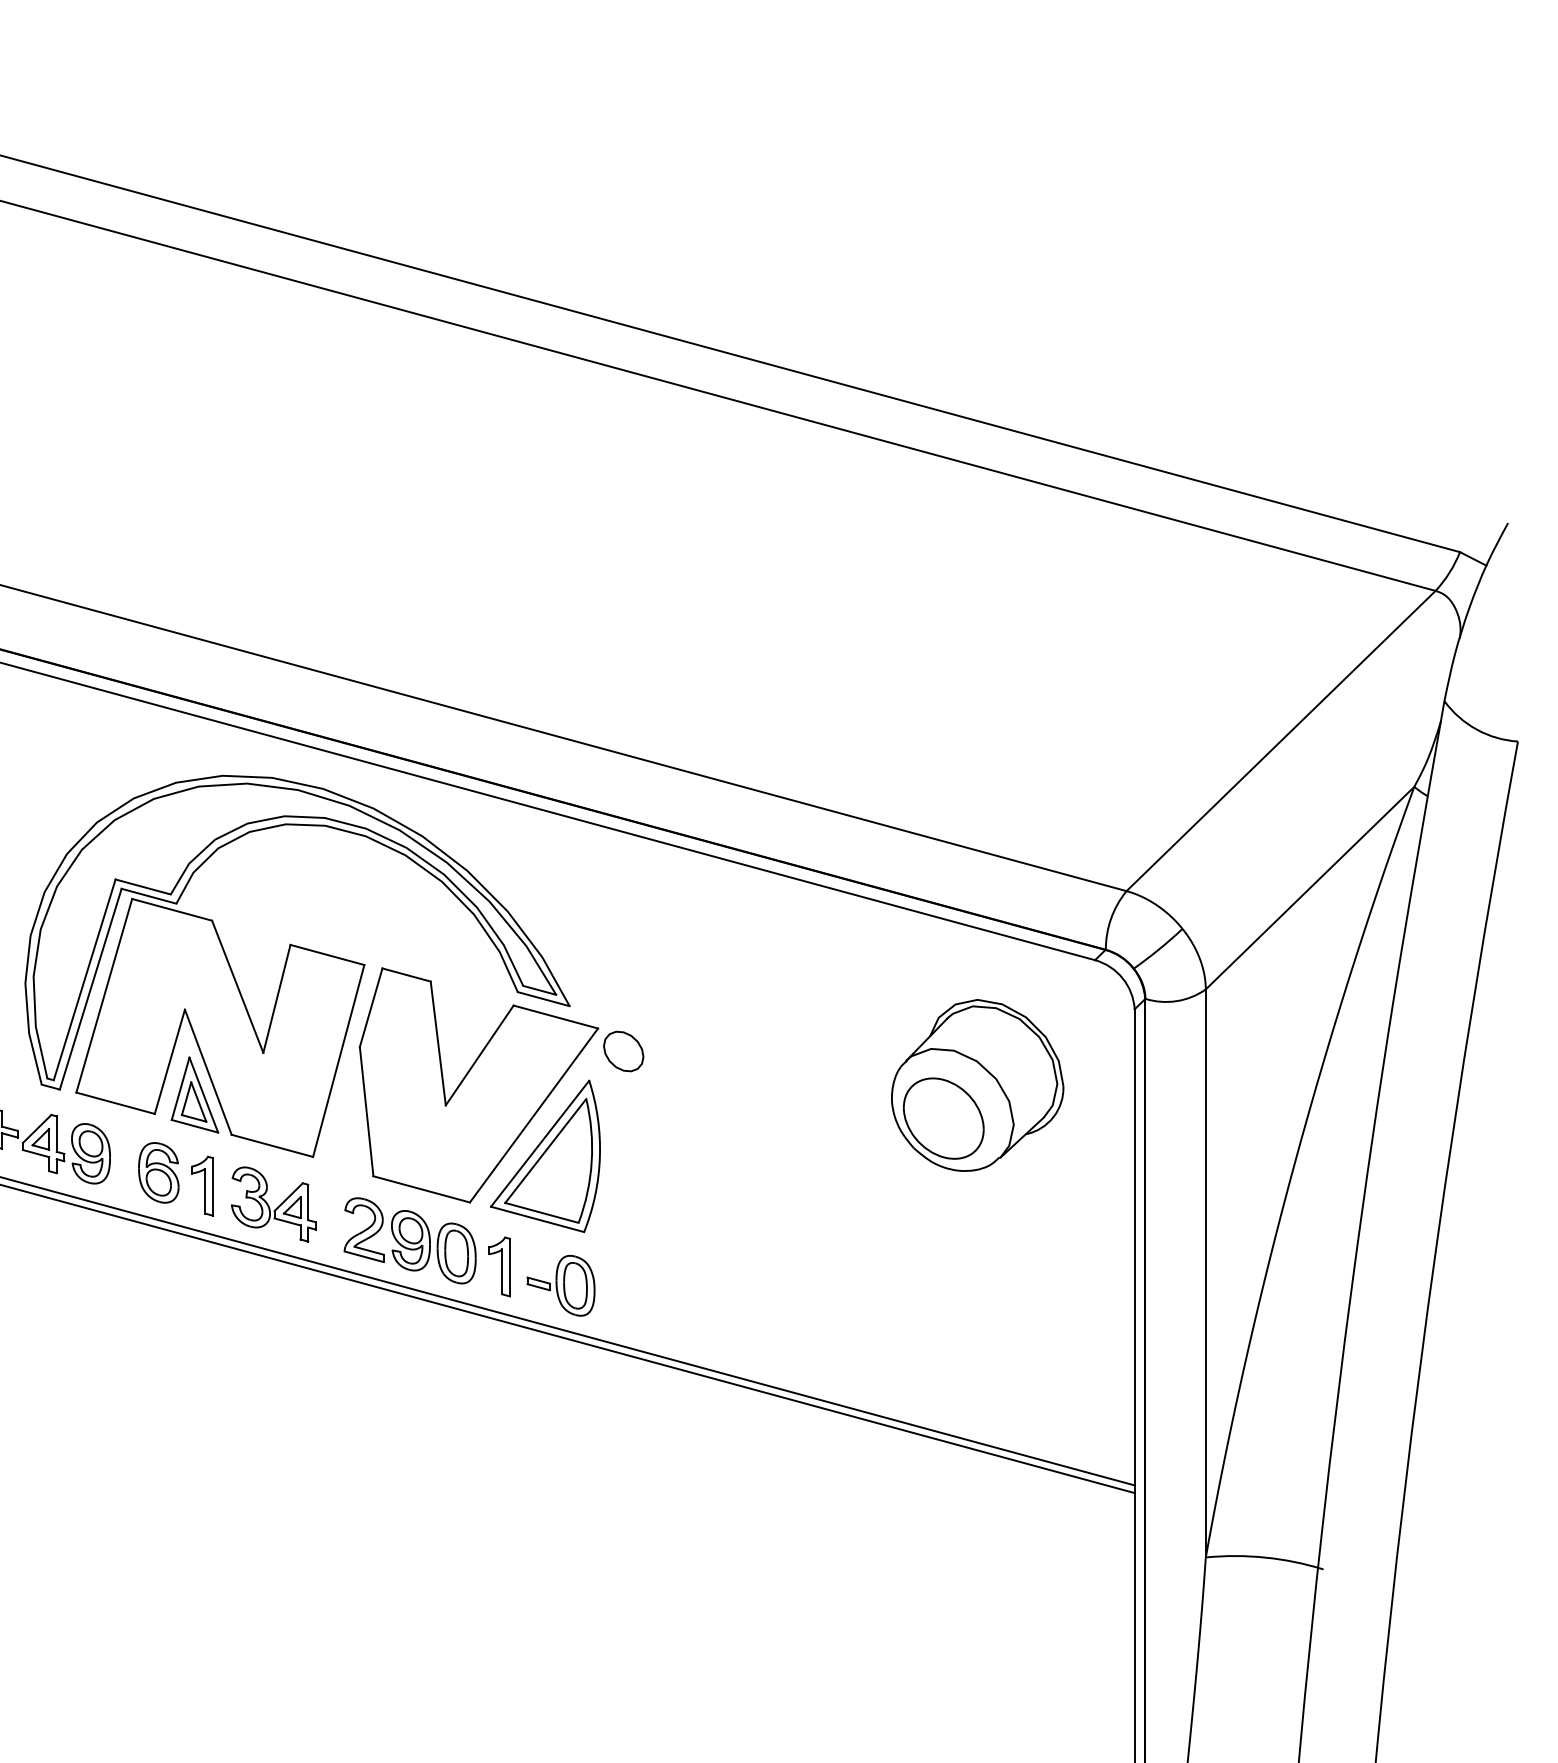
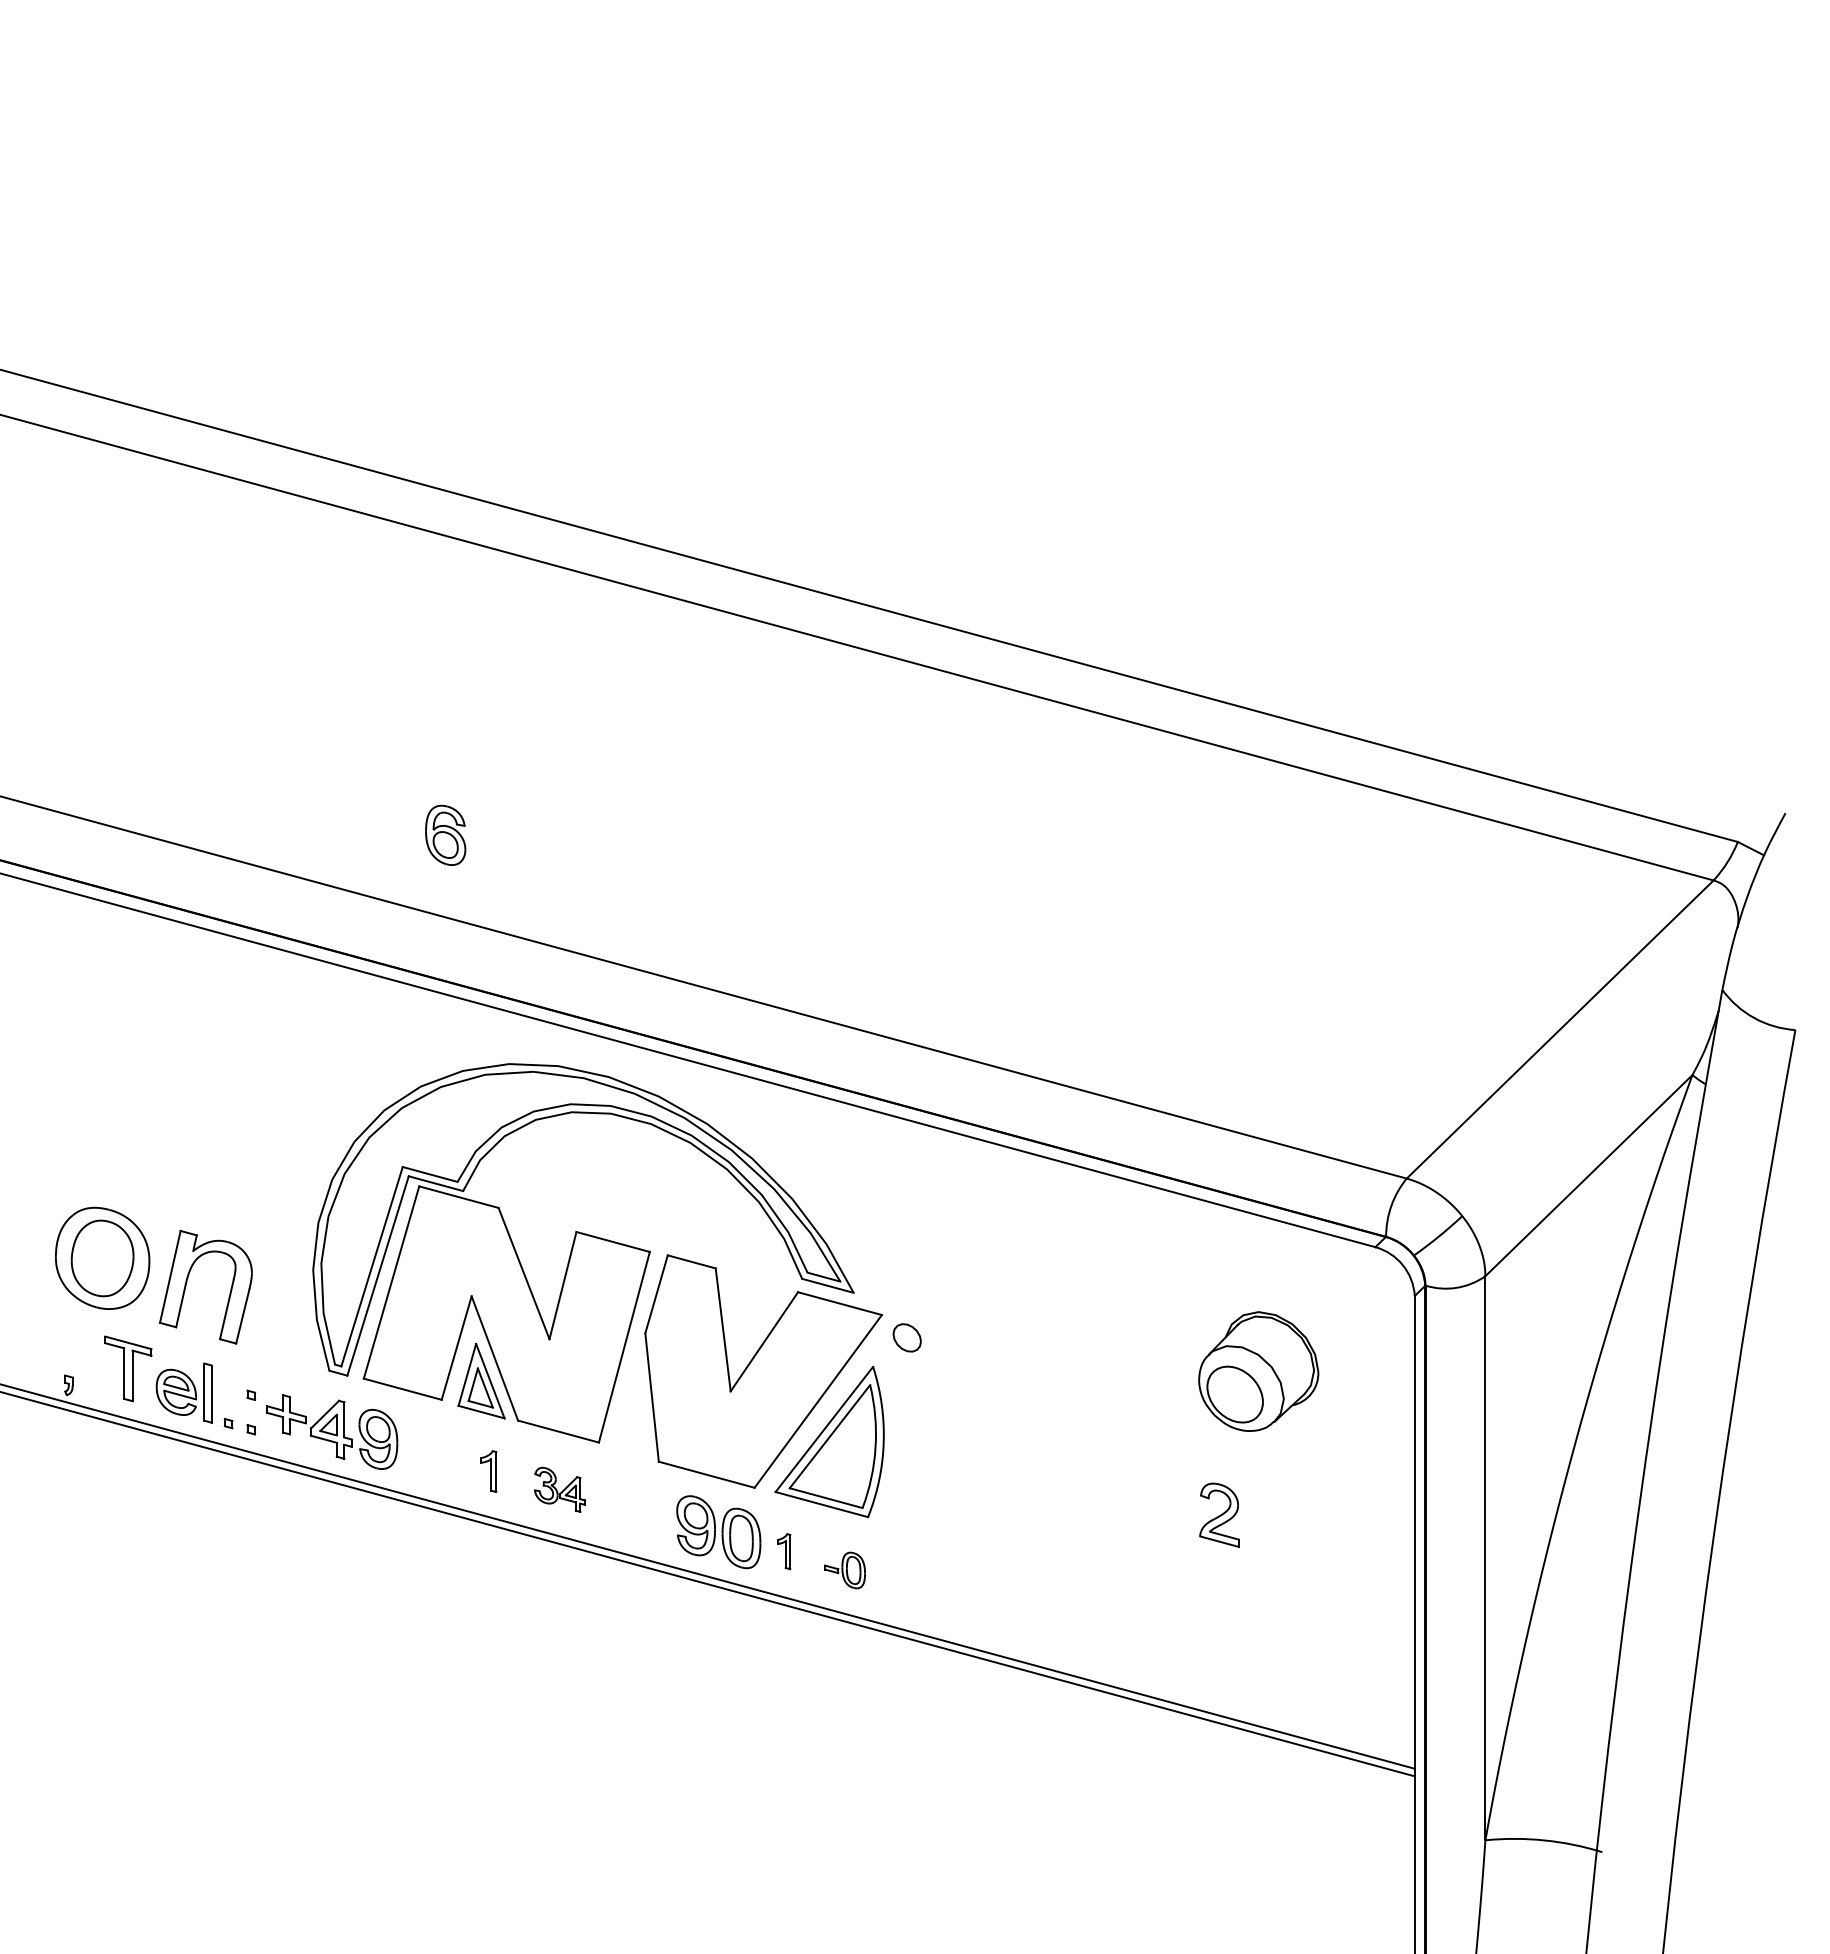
part: (622, 1051) -> (906, 1337), size x0.7
part: (977, 1085) -> (1258, 1371), size x0.7
part: (158, 1171) -> (445, 834), moved
part: (201, 1186) -> (488, 1471), size x0.7
part: (273, 1204) -> (559, 1489), size x0.6
part: (364, 1229) -> (1219, 1514), moved
part: (498, 1266) -> (783, 1551), size x0.6
part: (560, 1285) -> (844, 1570), size x0.6

